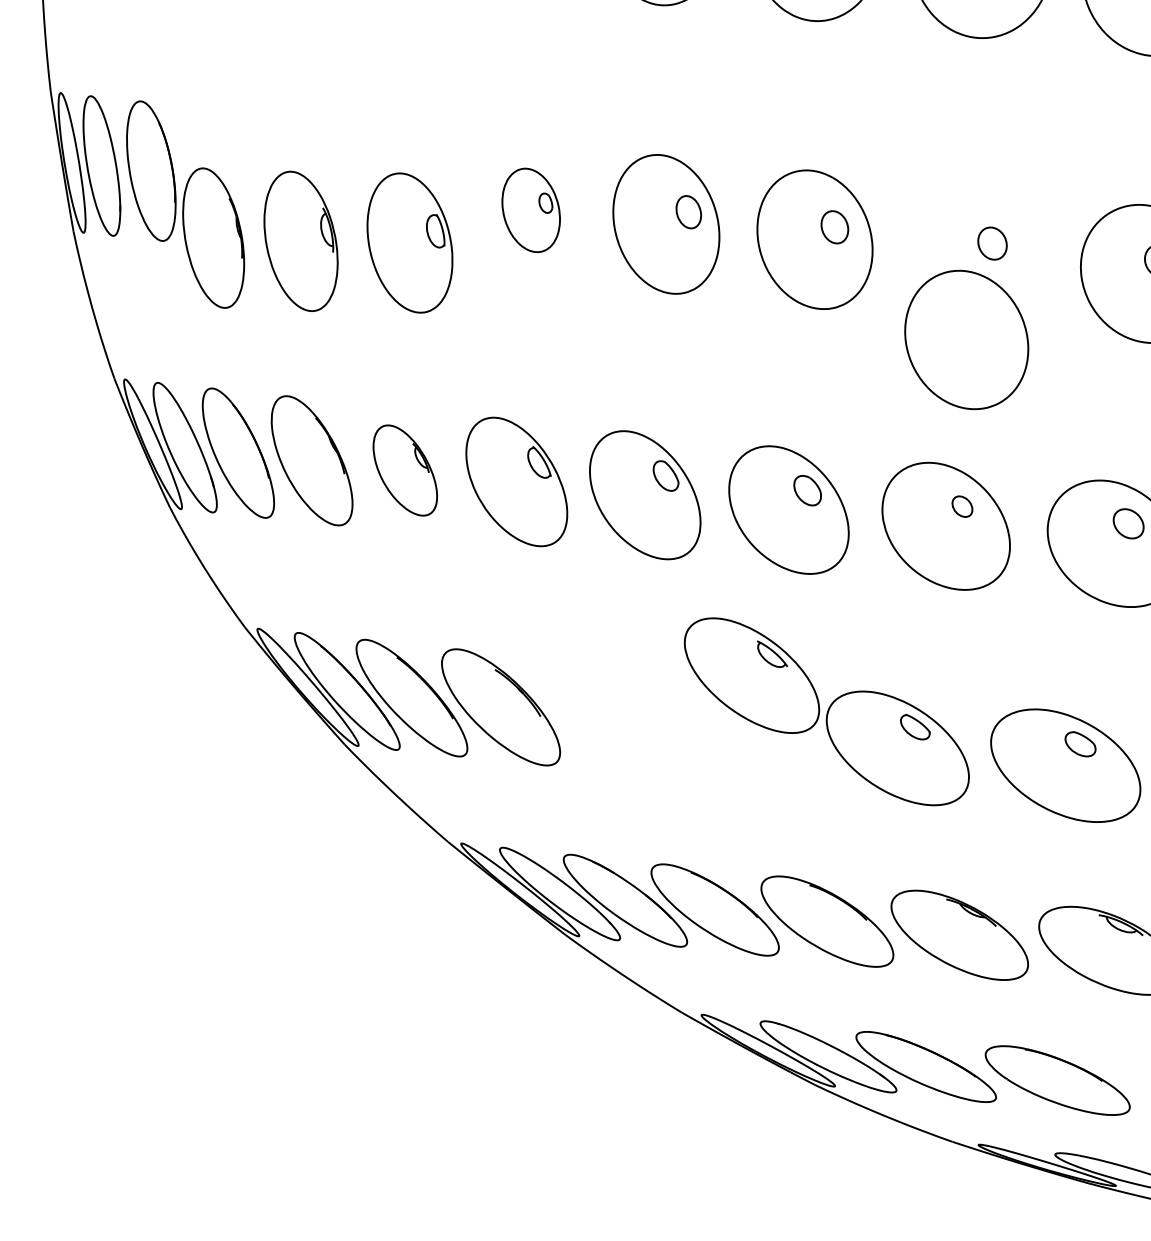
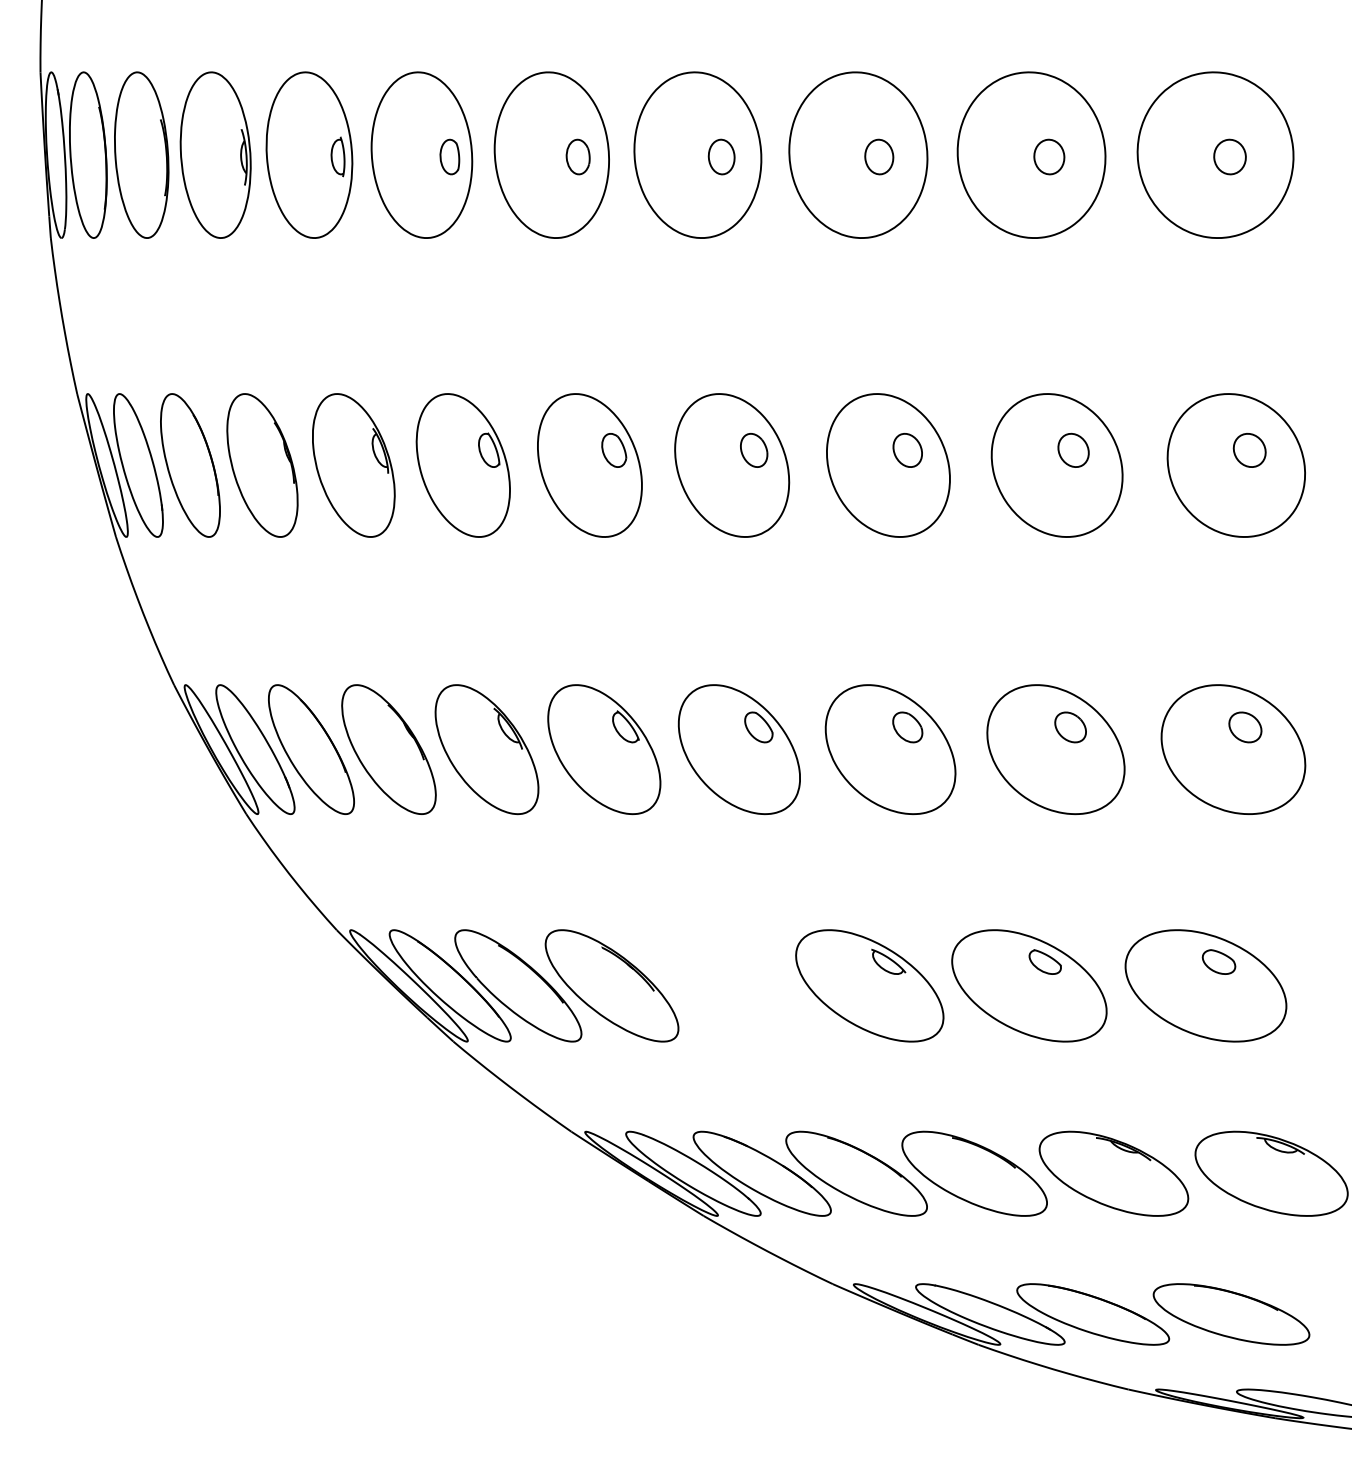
part: (530, 210) -> (589, 465), size x1.67
part: (213, 238) -> (262, 465), moved
part: (300, 241) -> (353, 465), moved
part: (409, 242) -> (462, 465), moved
part: (966, 339) -> (1056, 465), moved
part: (404, 470) -> (486, 749), size x1.43
part: (962, 506) -> (1070, 727), size x1.43
part: (751, 675) -> (869, 985), moved

